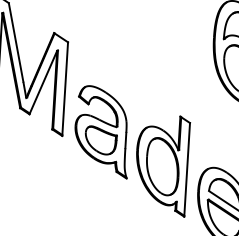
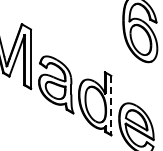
line: (187, 169) -> (111, 105), solid -> dashed

